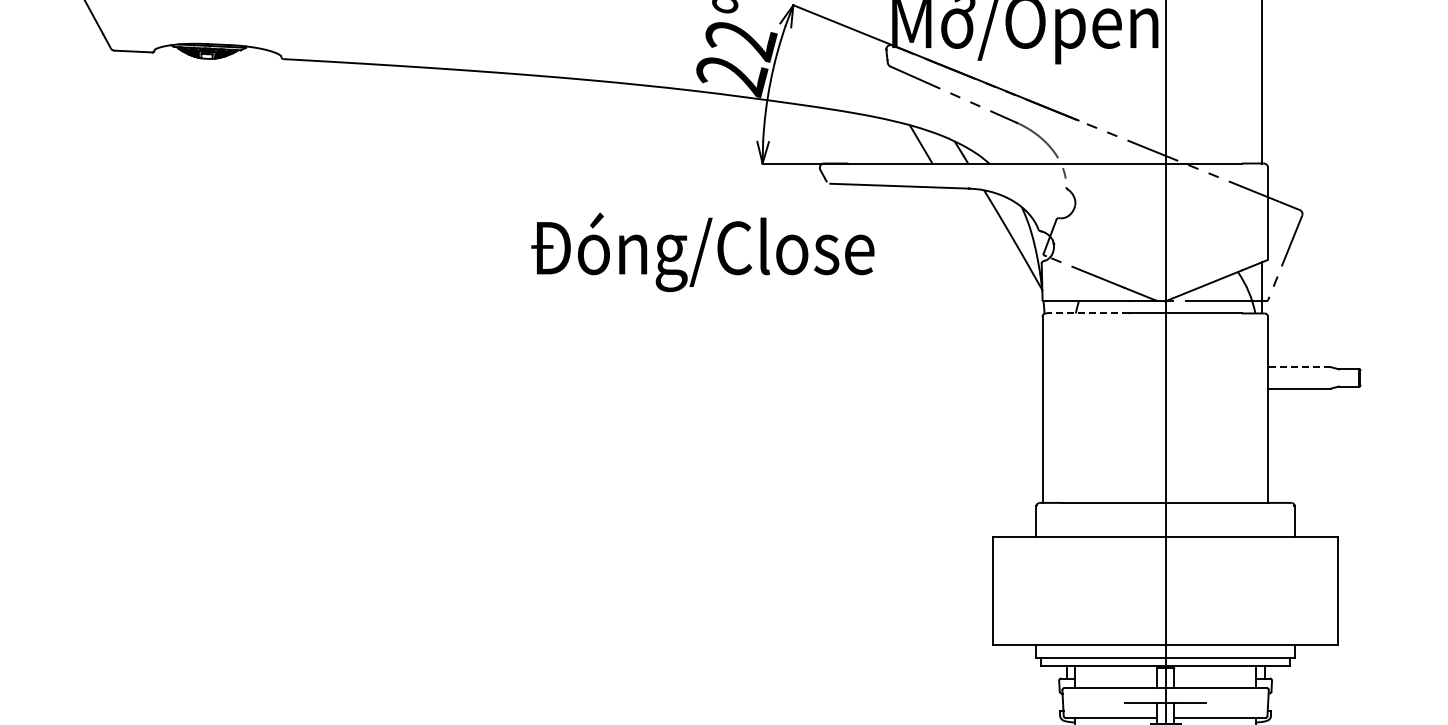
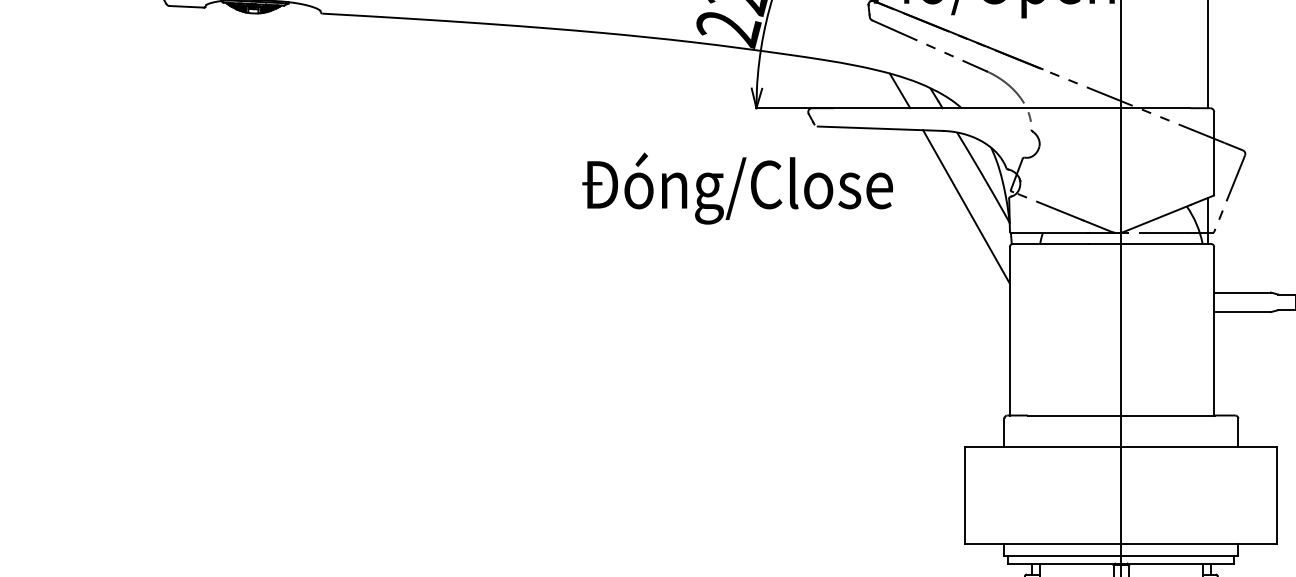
text: (702, 252) -> (737, 188), moved
line: (994, 272) -> (966, 206), added
line: (1087, 313) -> (1050, 244), dashed -> solid
line: (1298, 367) -> (1241, 292), dashed -> solid

